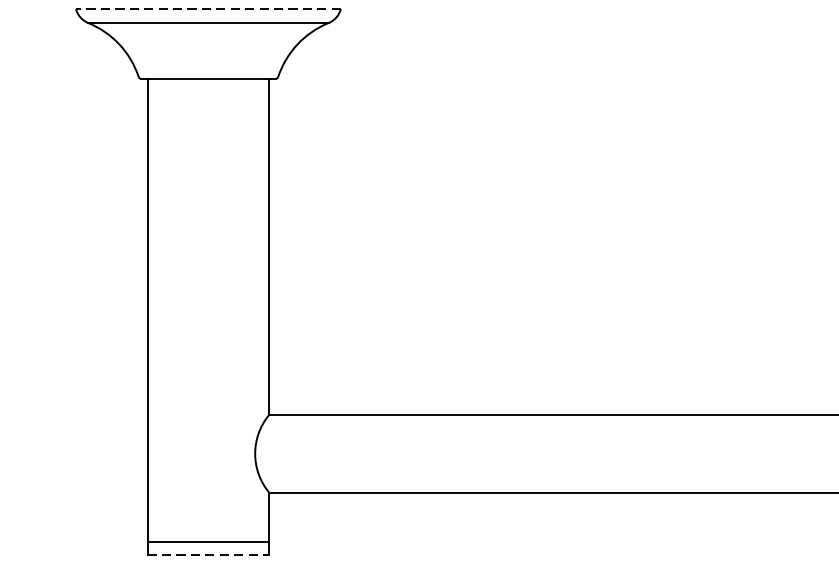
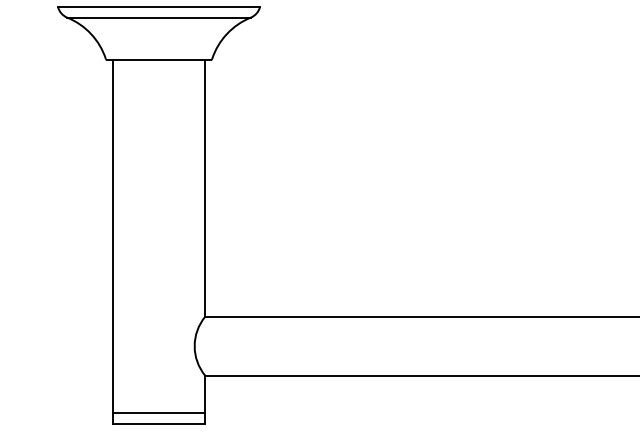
line: (209, 9) -> (159, 7), dashed -> solid
line: (209, 555) -> (159, 423), dashed -> solid

